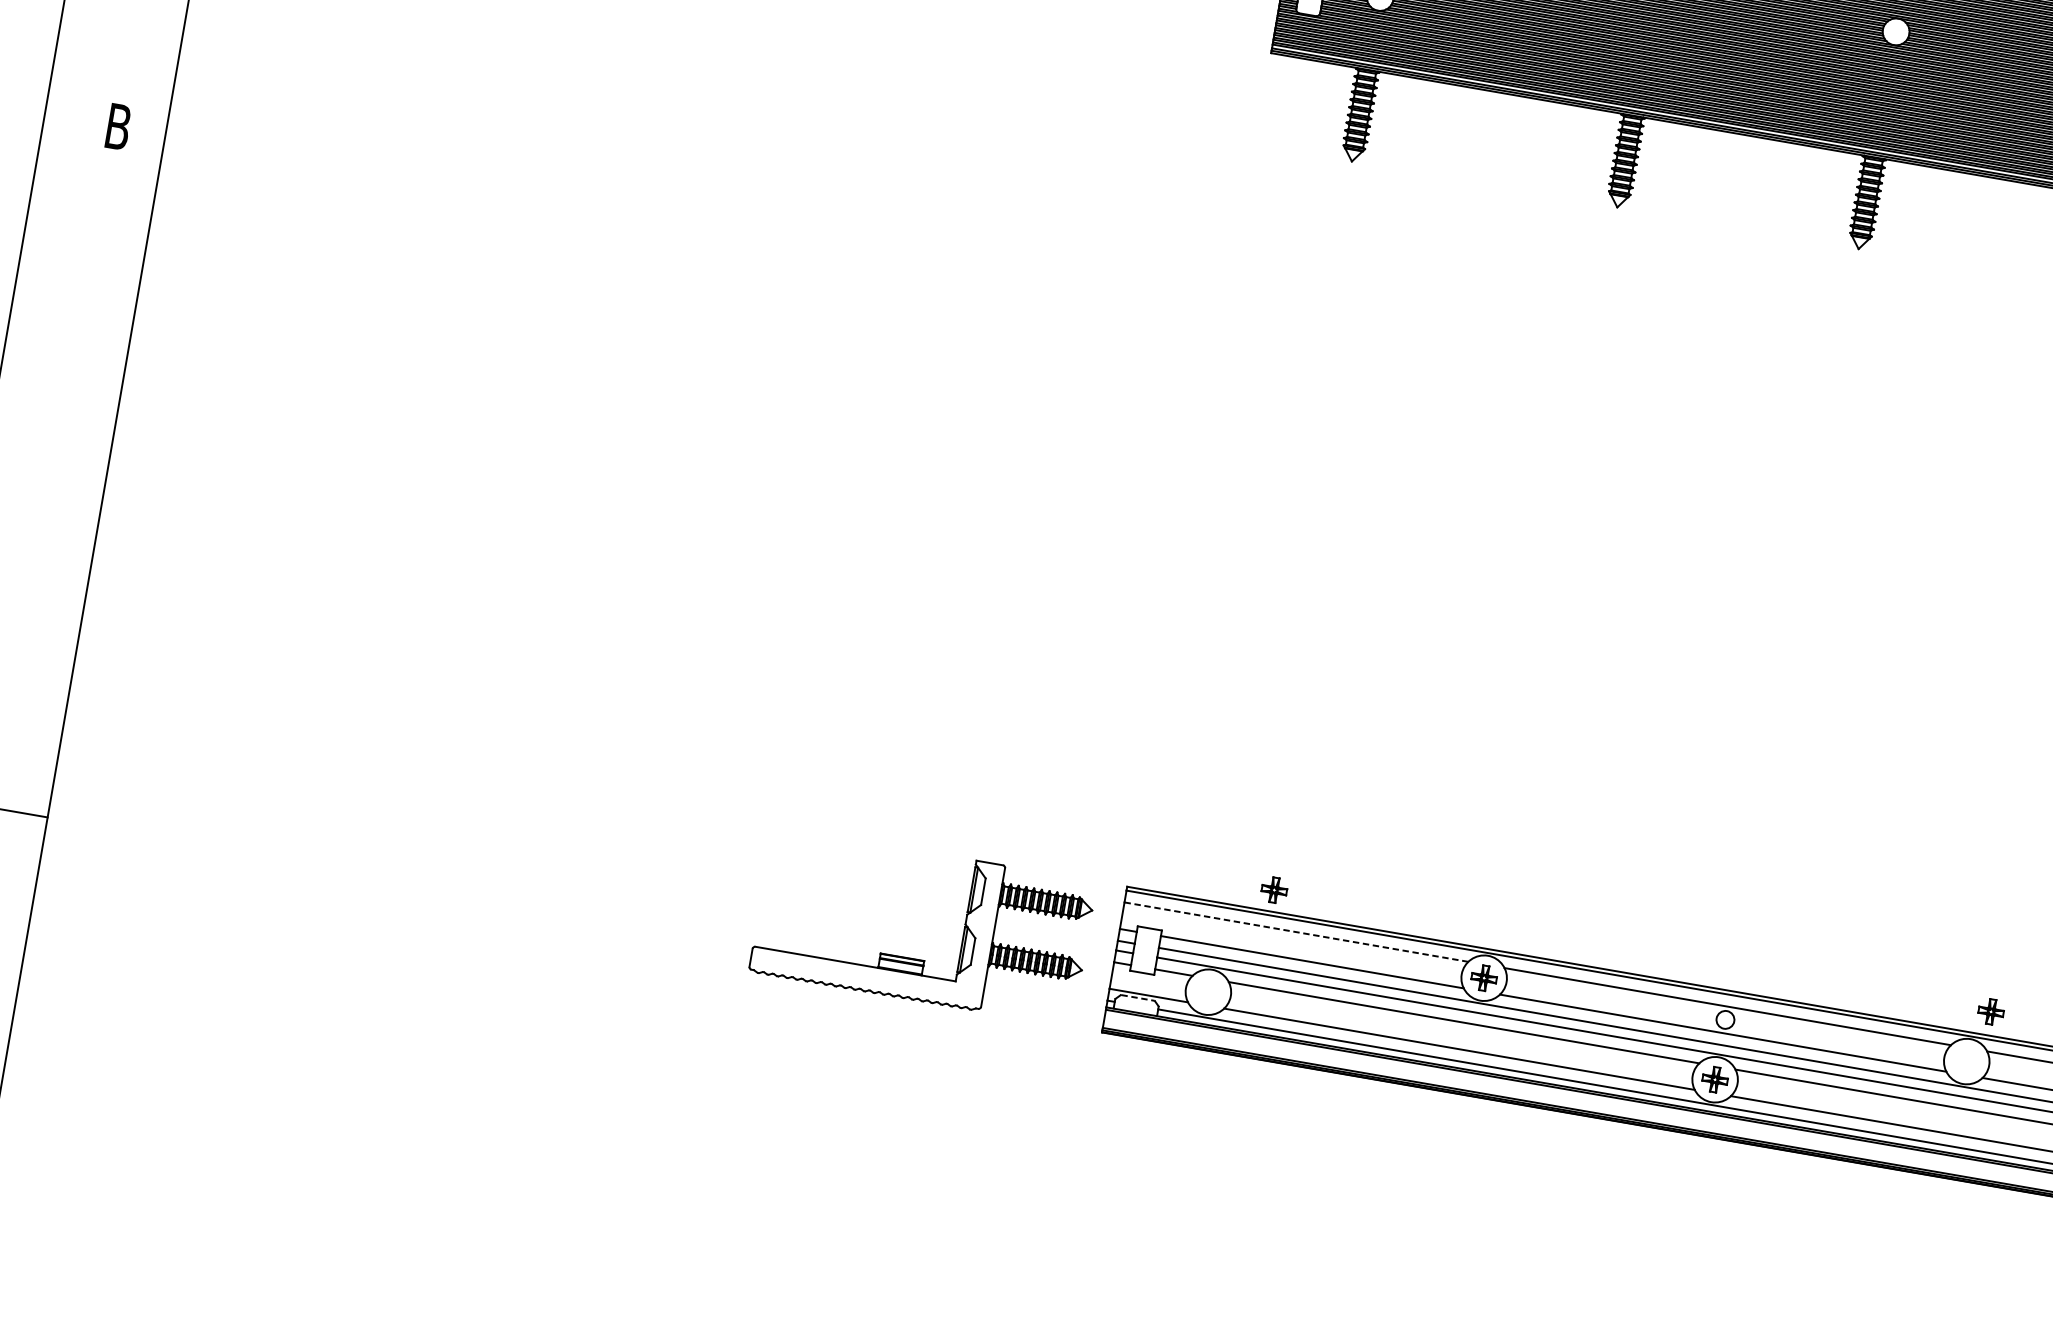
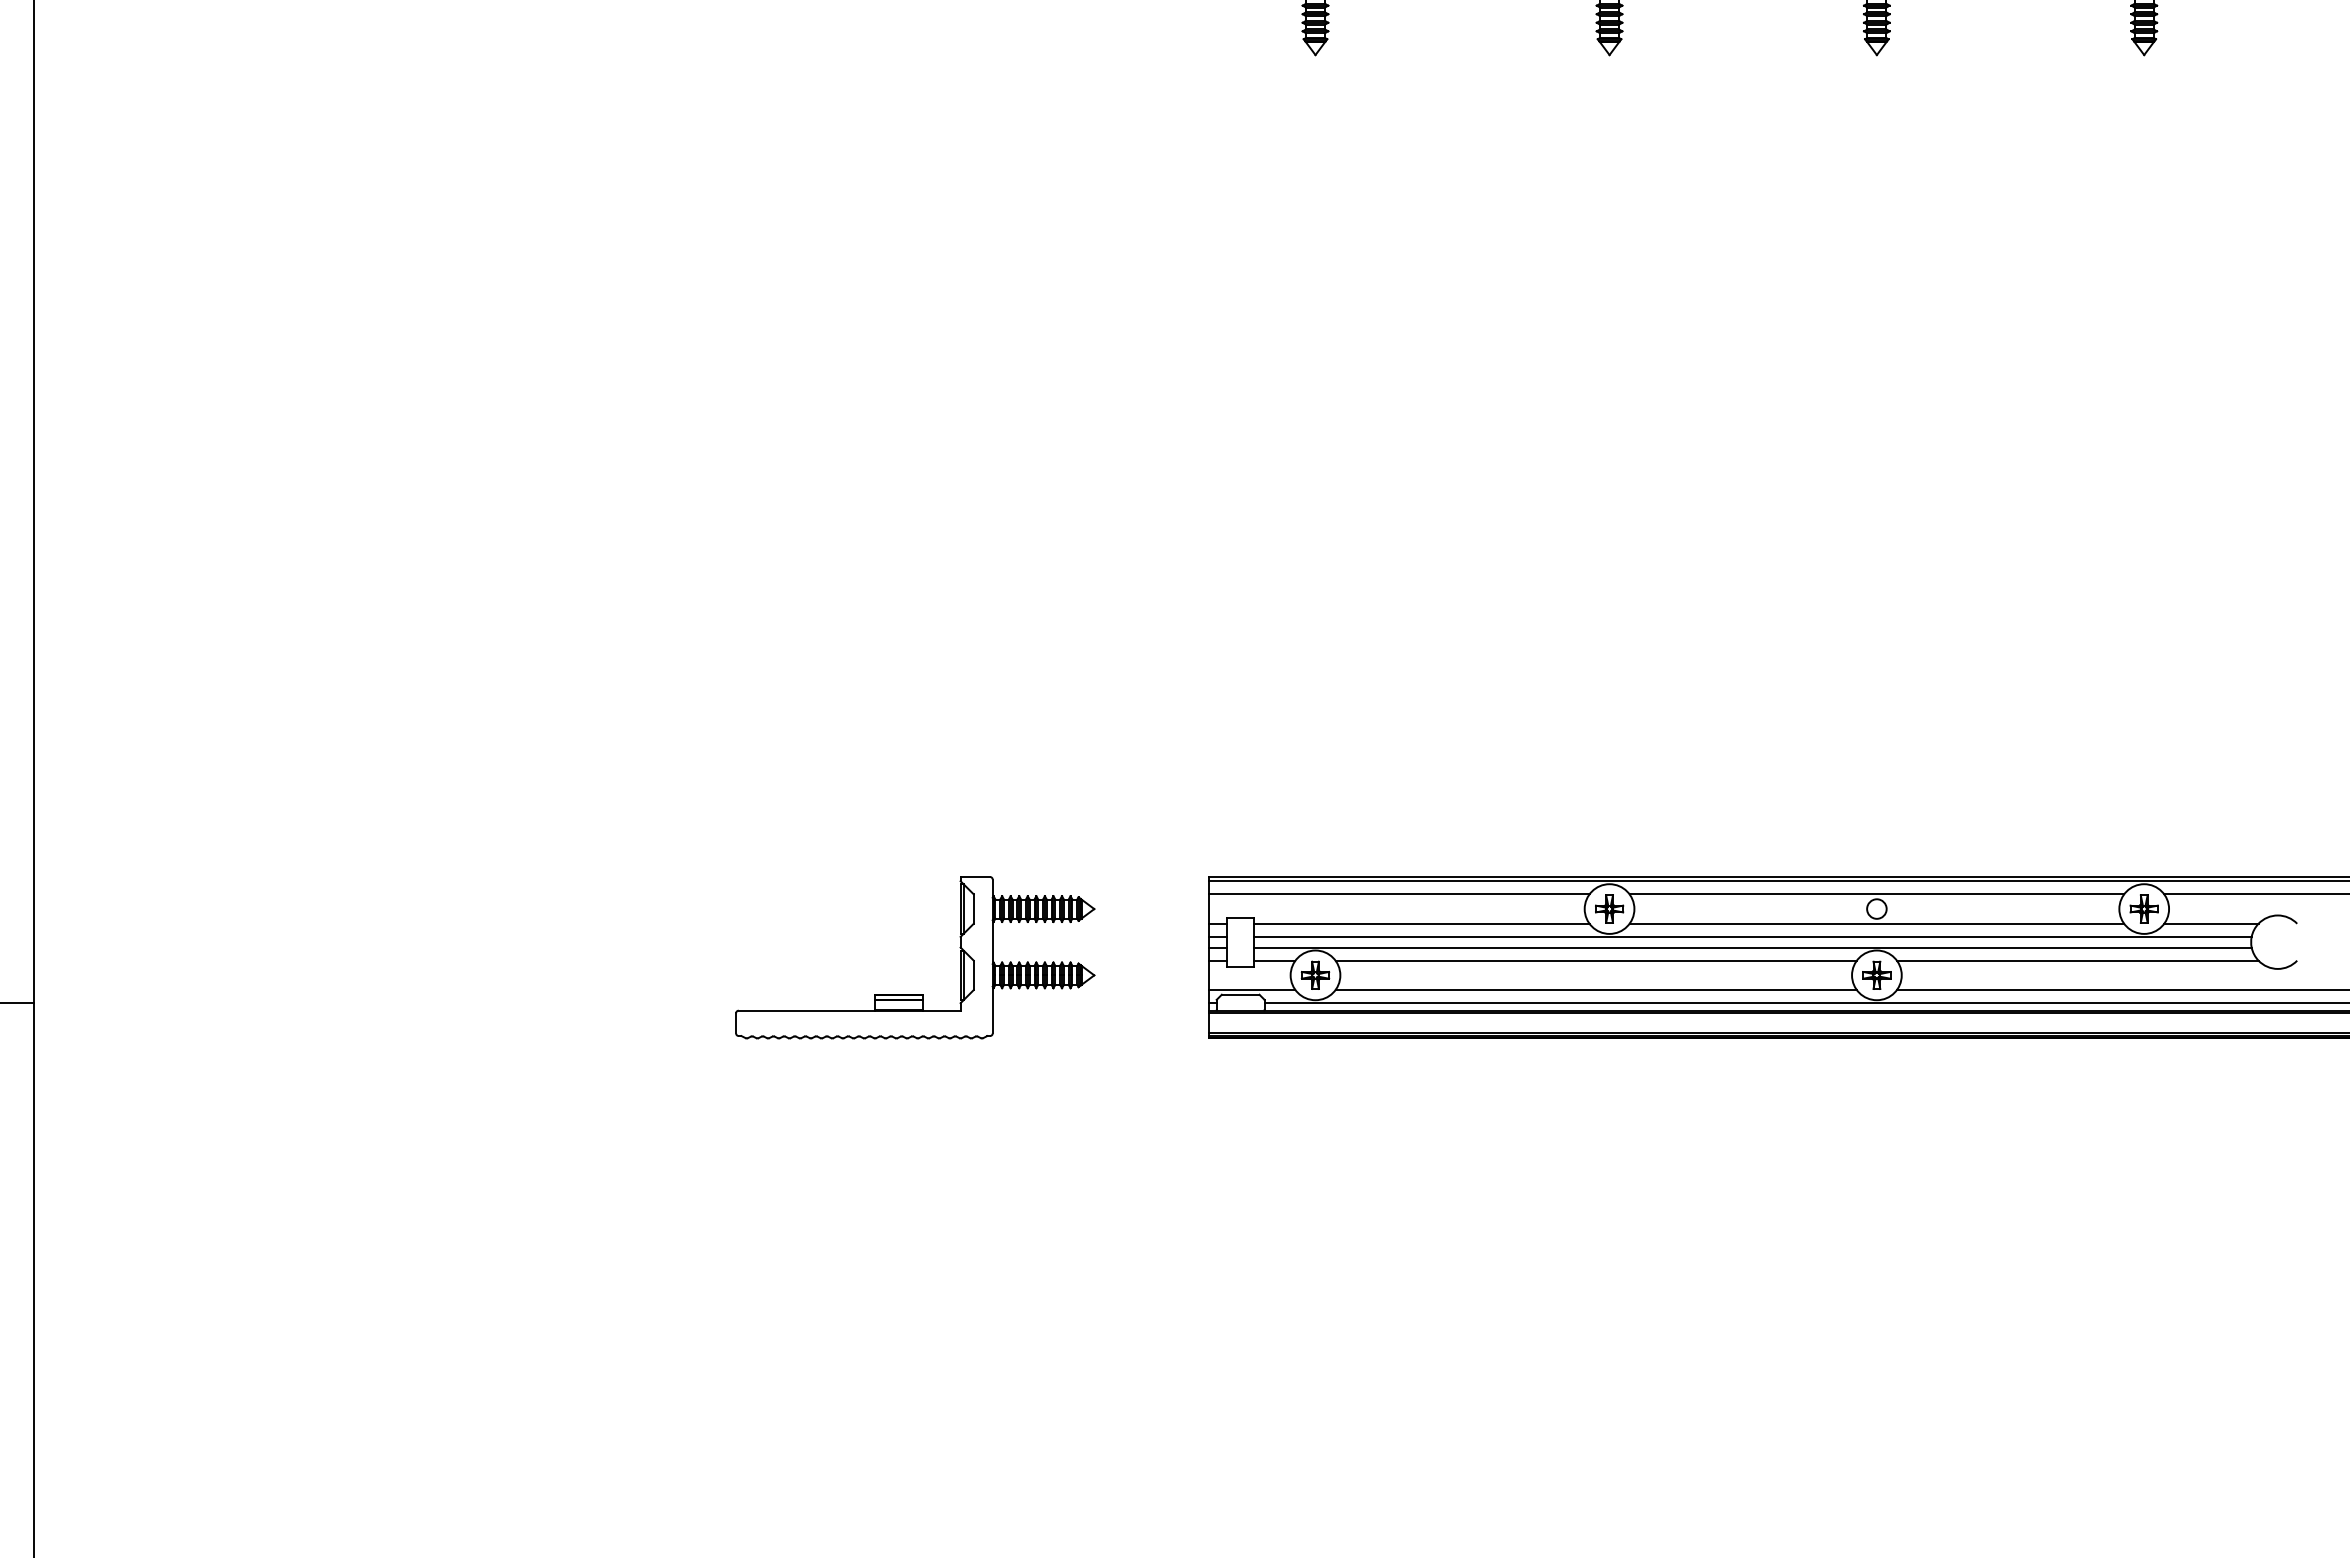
part: (1274, 889) -> (1315, 974), moved
line: (1296, 932) -> (1399, 894), dashed -> solid
part: (917, 959) -> (915, 994), moved
line: (1138, 997) -> (1241, 994), dashed -> solid
part: (1990, 1011) -> (2143, 908), moved

